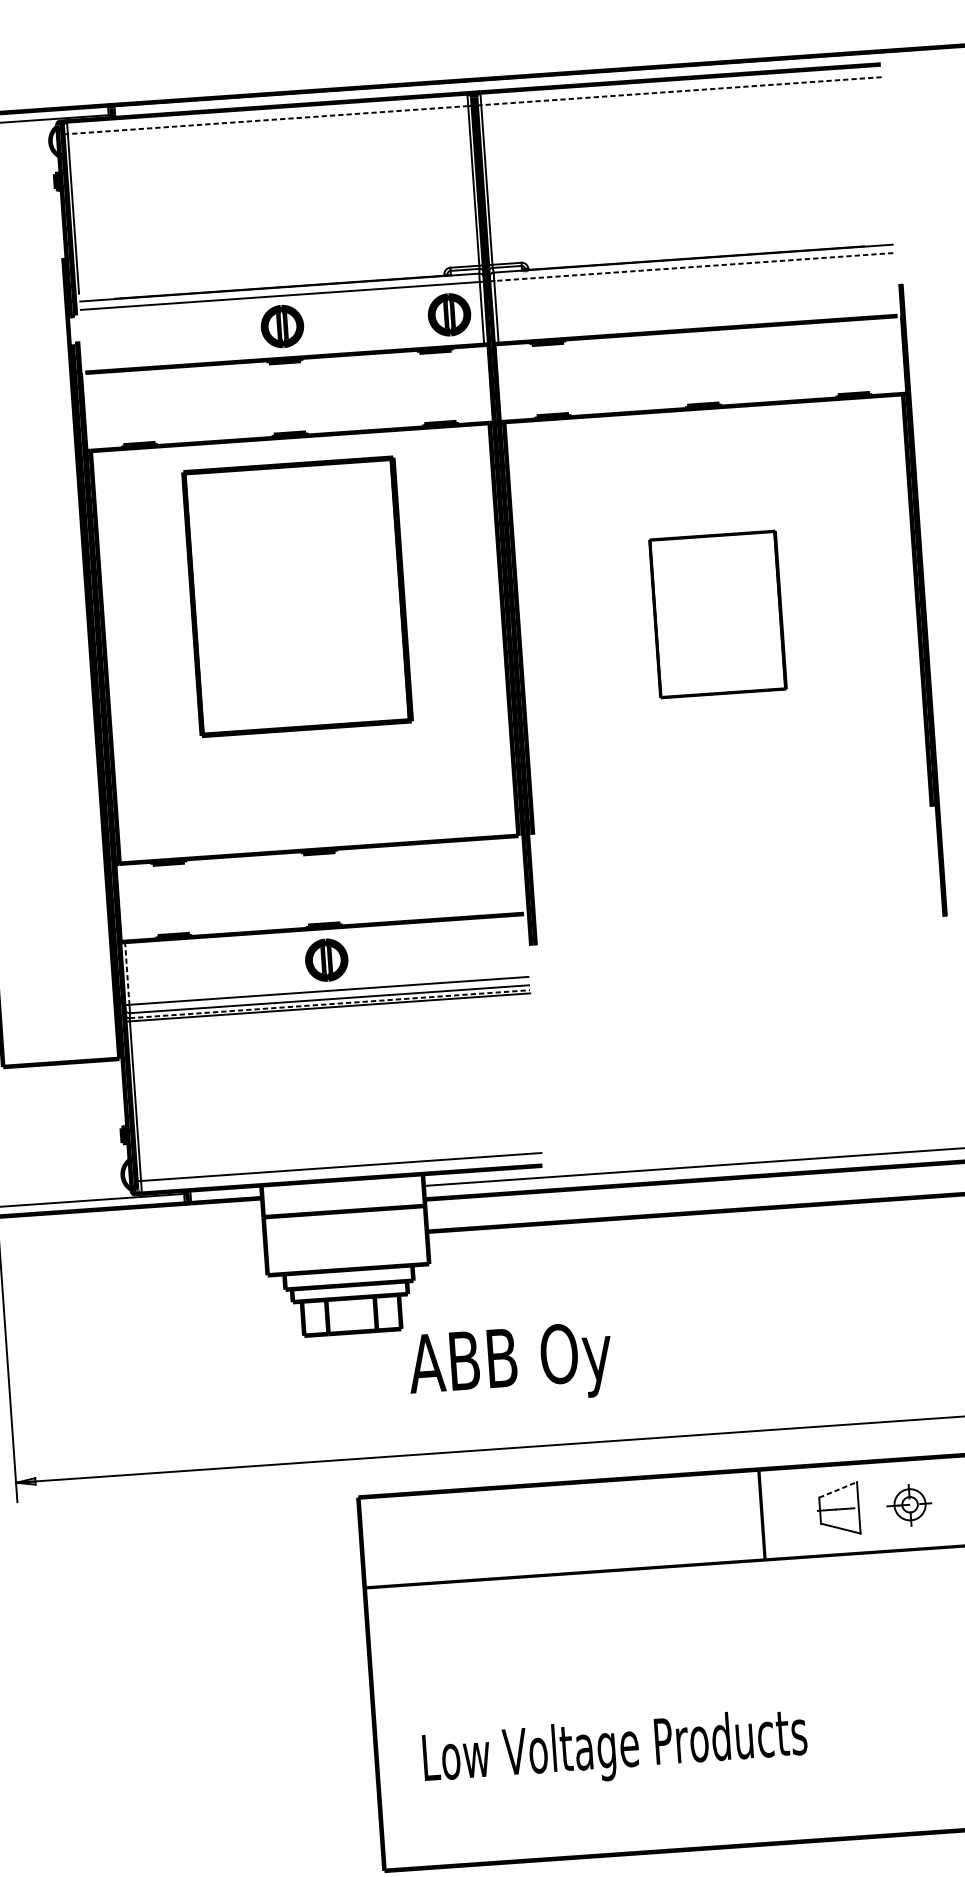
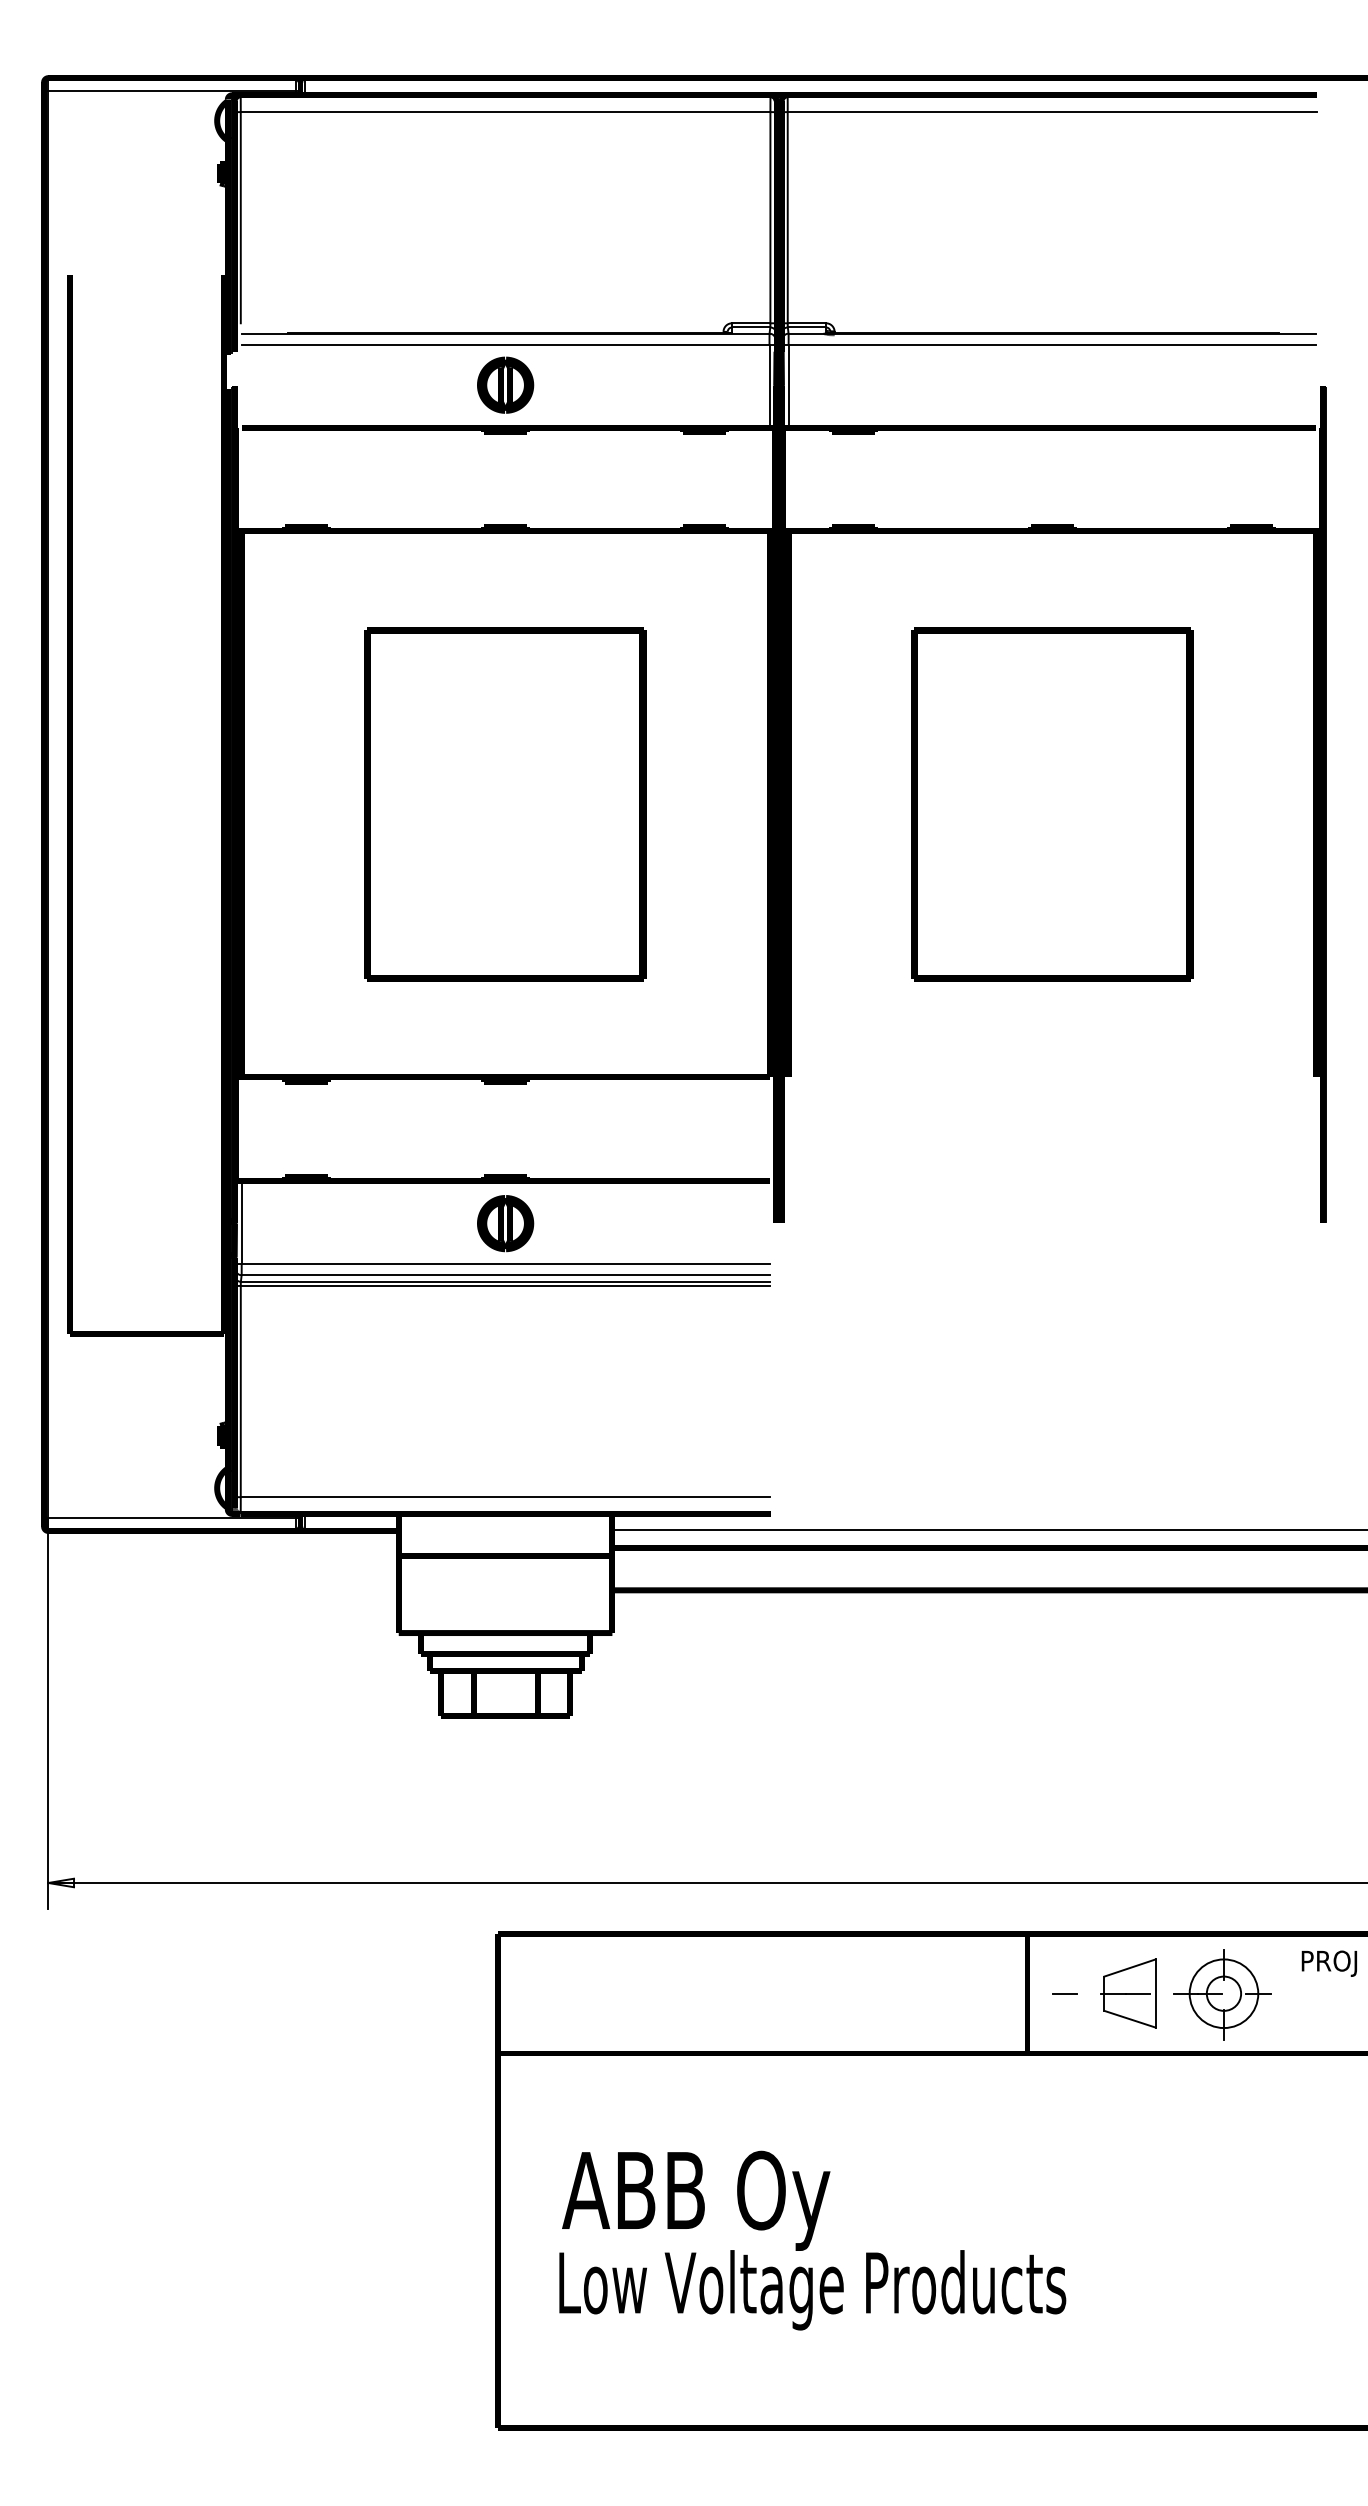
line: (681, 91) -> (1052, 112), dashed -> solid
line: (267, 120) -> (505, 112), dashed -> solid
line: (693, 266) -> (1052, 344), dashed -> solid
part: (449, 314) -> (726, 384), removed
part: (297, 596) -> (505, 804), moved
part: (718, 614) -> (1052, 804), size x1.67
line: (127, 973) -> (241, 1222), dashed -> solid
line: (329, 1003) -> (505, 1281), dashed -> solid
text: (510, 1365) -> (696, 2200), moved
line: (838, 1489) -> (1130, 1967), dashed -> solid
part: (909, 1505) -> (1222, 1994), size x1.67
line: (790, 1512) -> (1065, 1993), added

